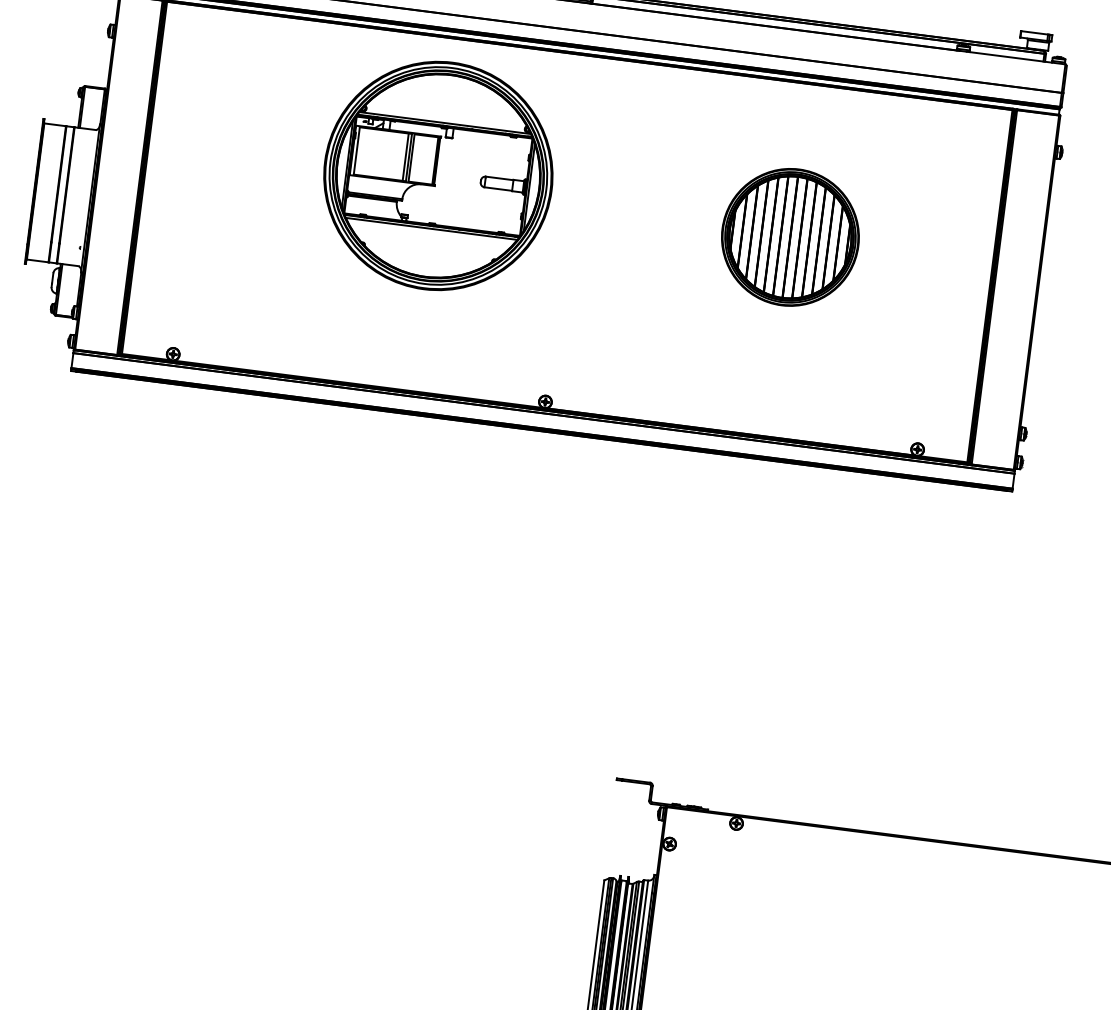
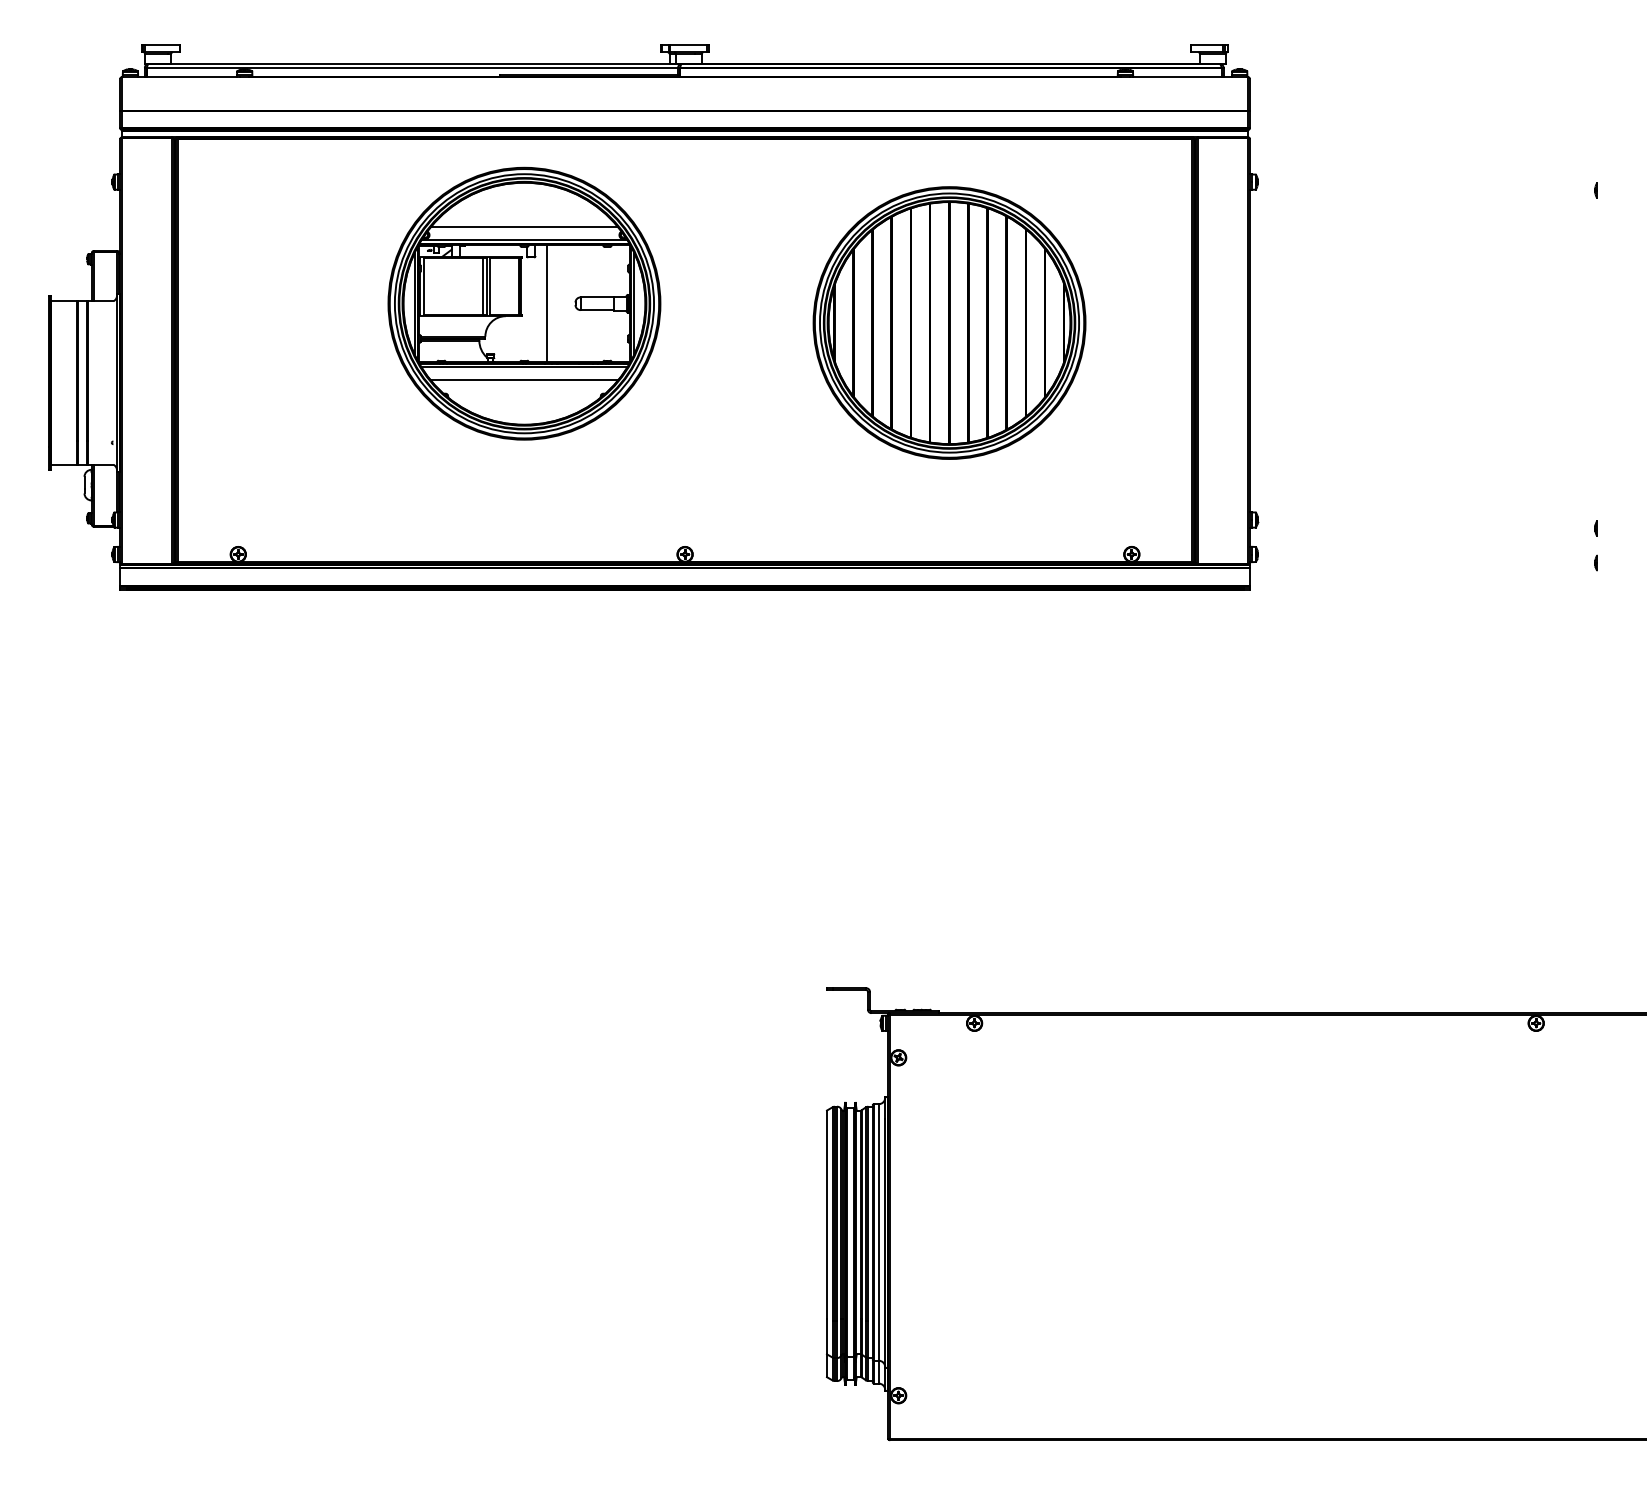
line: (446, 112) -> (524, 227), added
line: (457, 178) -> (547, 303), added
part: (790, 236) -> (949, 322), size x1.67
line: (430, 239) -> (524, 380), added

